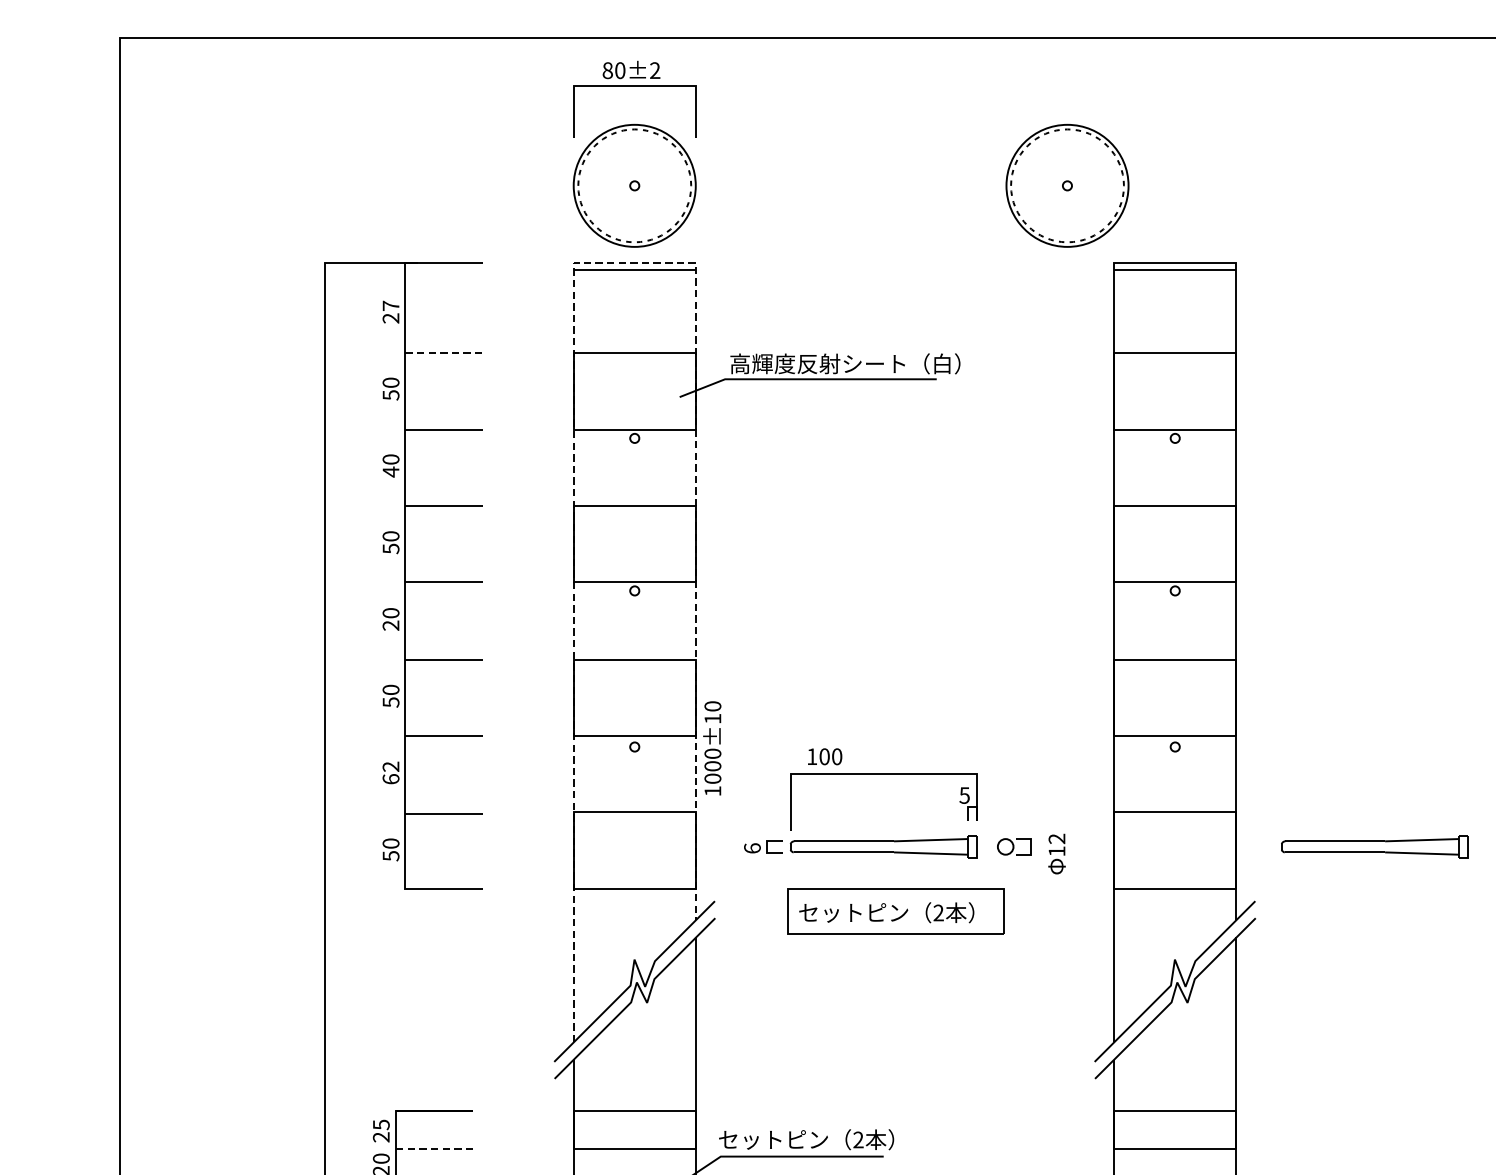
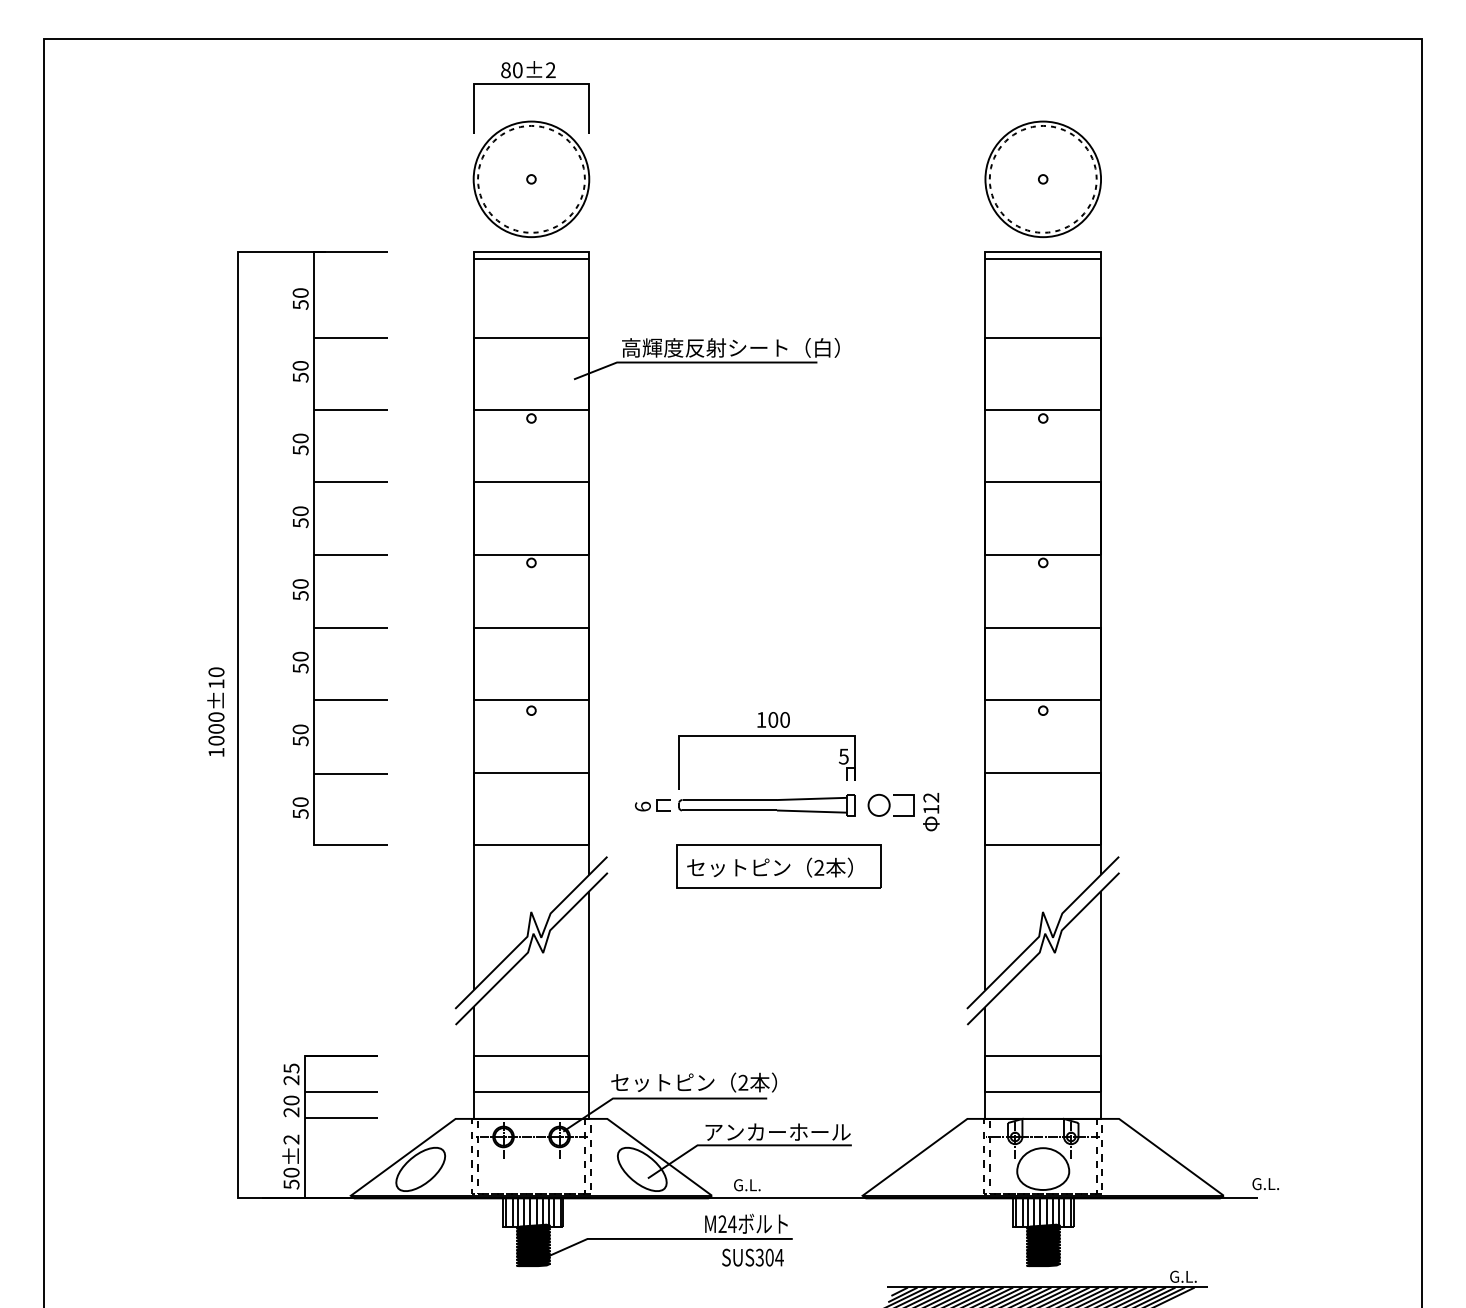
part: (1066, 186) -> (1042, 179), moved
line: (573, 262) -> (473, 251), dashed -> solid
text: (390, 311) -> (300, 298), 27 -> 50
line: (443, 353) -> (350, 338), dashed -> solid
text: (390, 472) -> (300, 450), 40 -> 50
text: (390, 625) -> (300, 595), 20 -> 50
text: (711, 747) -> (215, 711), moved
text: (824, 756) -> (773, 719), moved
text: (390, 773) -> (300, 735), 62 -> 50
part: (1013, 846) -> (890, 804), size x1.43
part: (1374, 847) -> (1231, 805), removed
line: (434, 1149) -> (341, 1091), dashed -> solid

